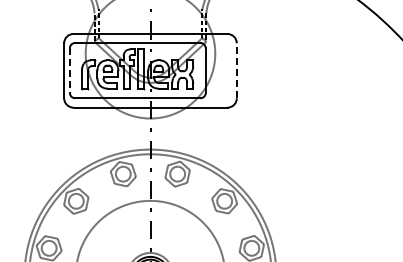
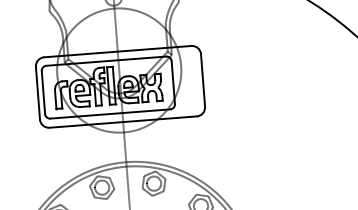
line: (236, 70) -> (202, 80), dashed -> solid
line: (69, 71) -> (43, 93), dashed -> solid

